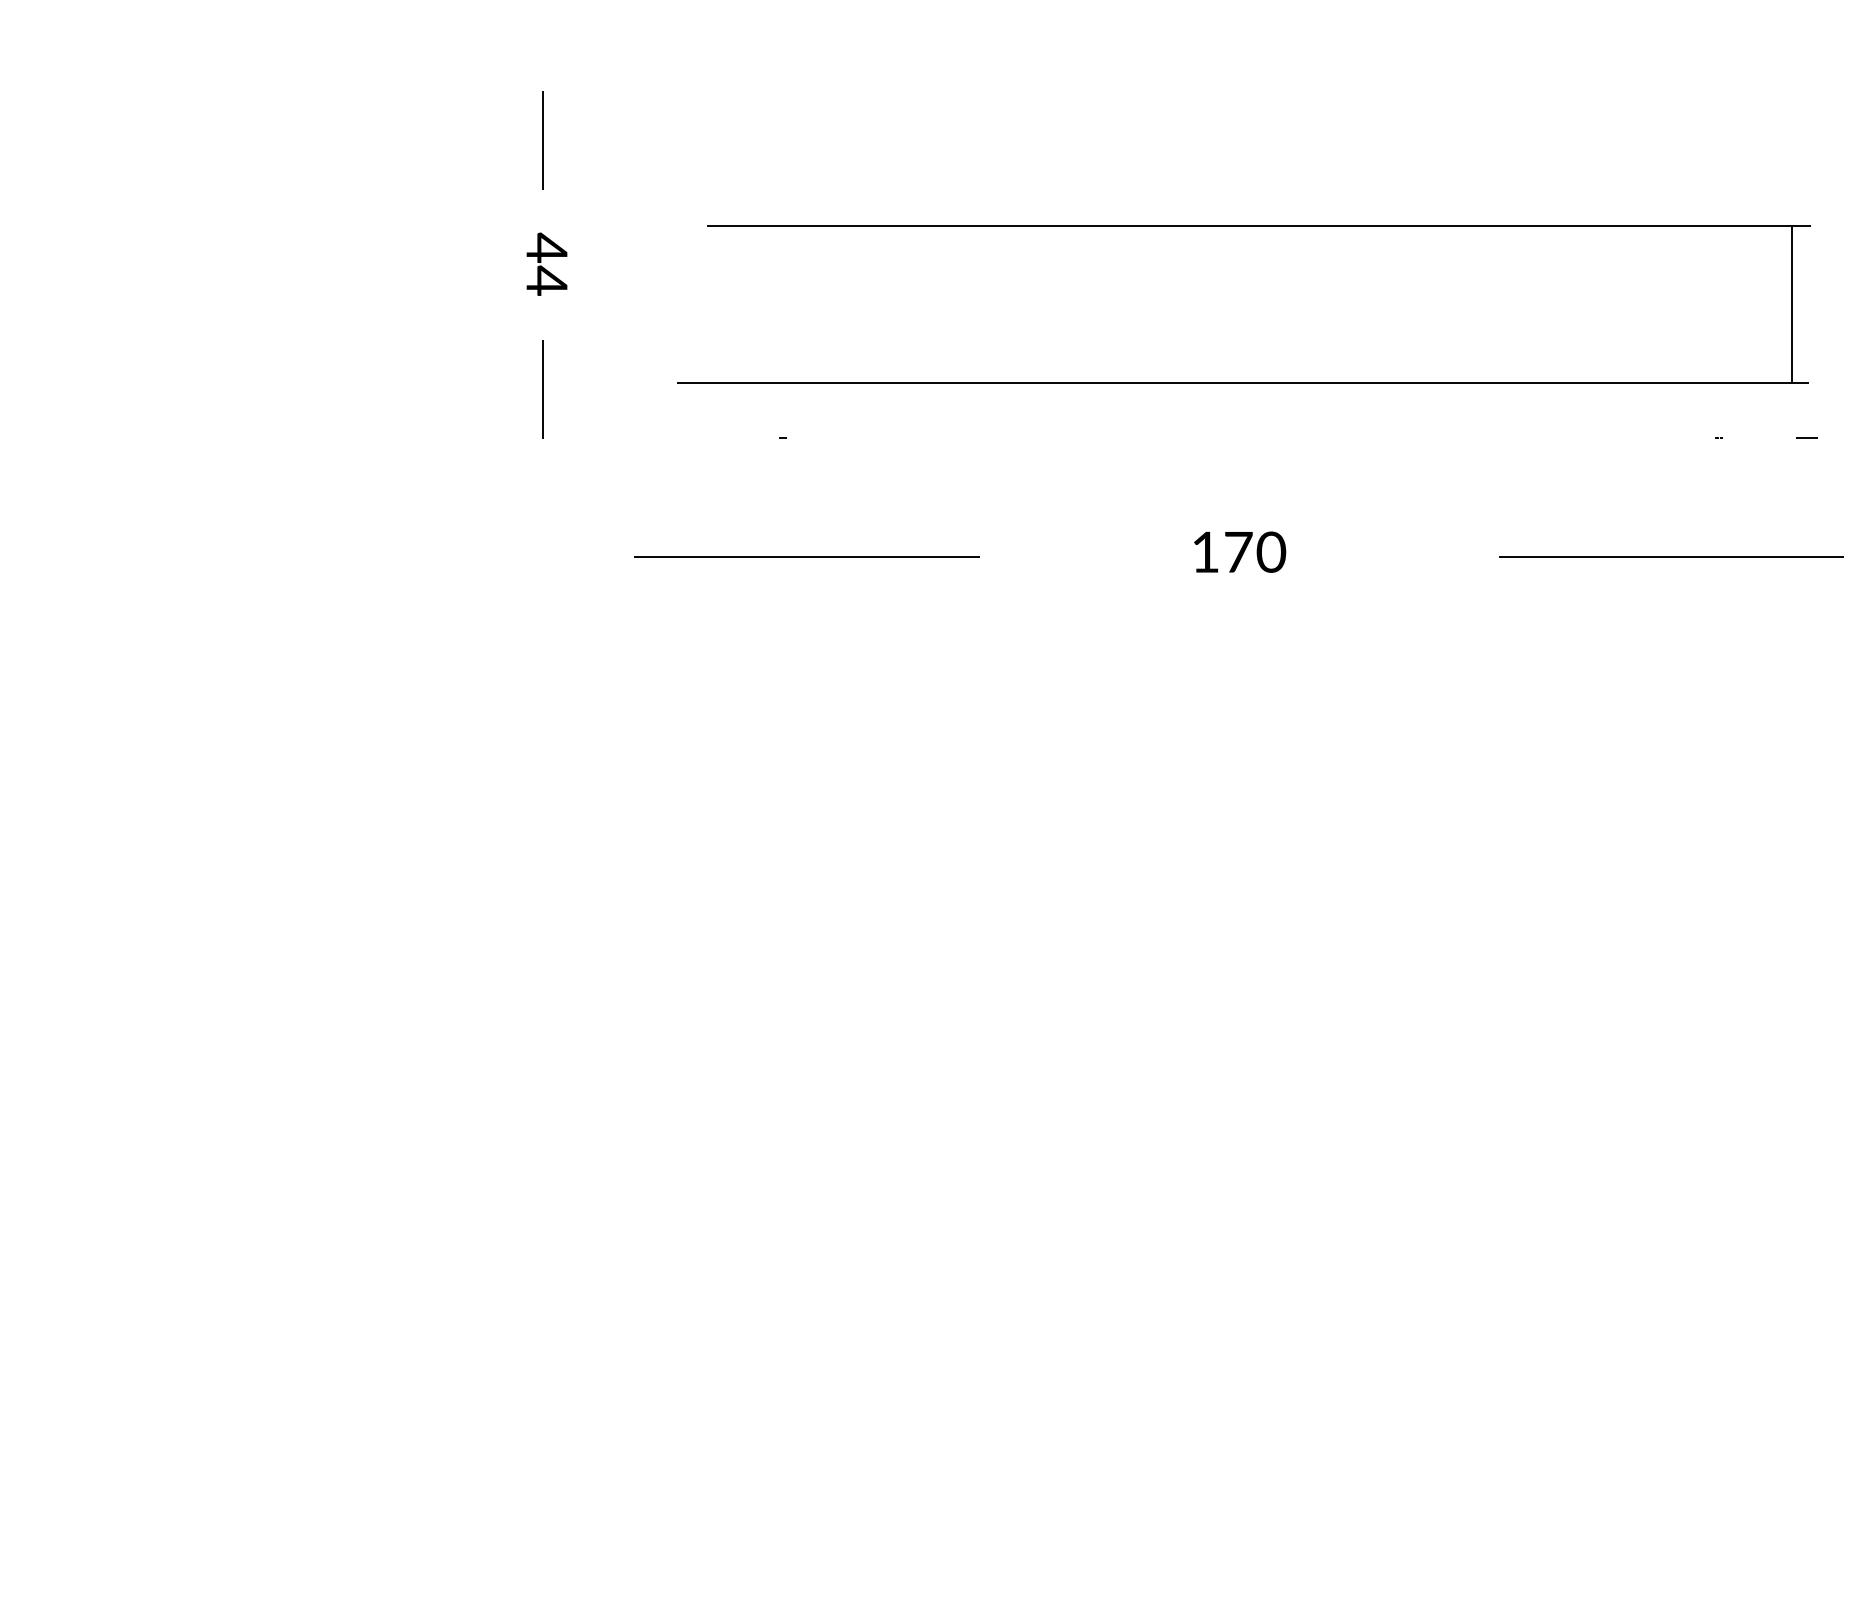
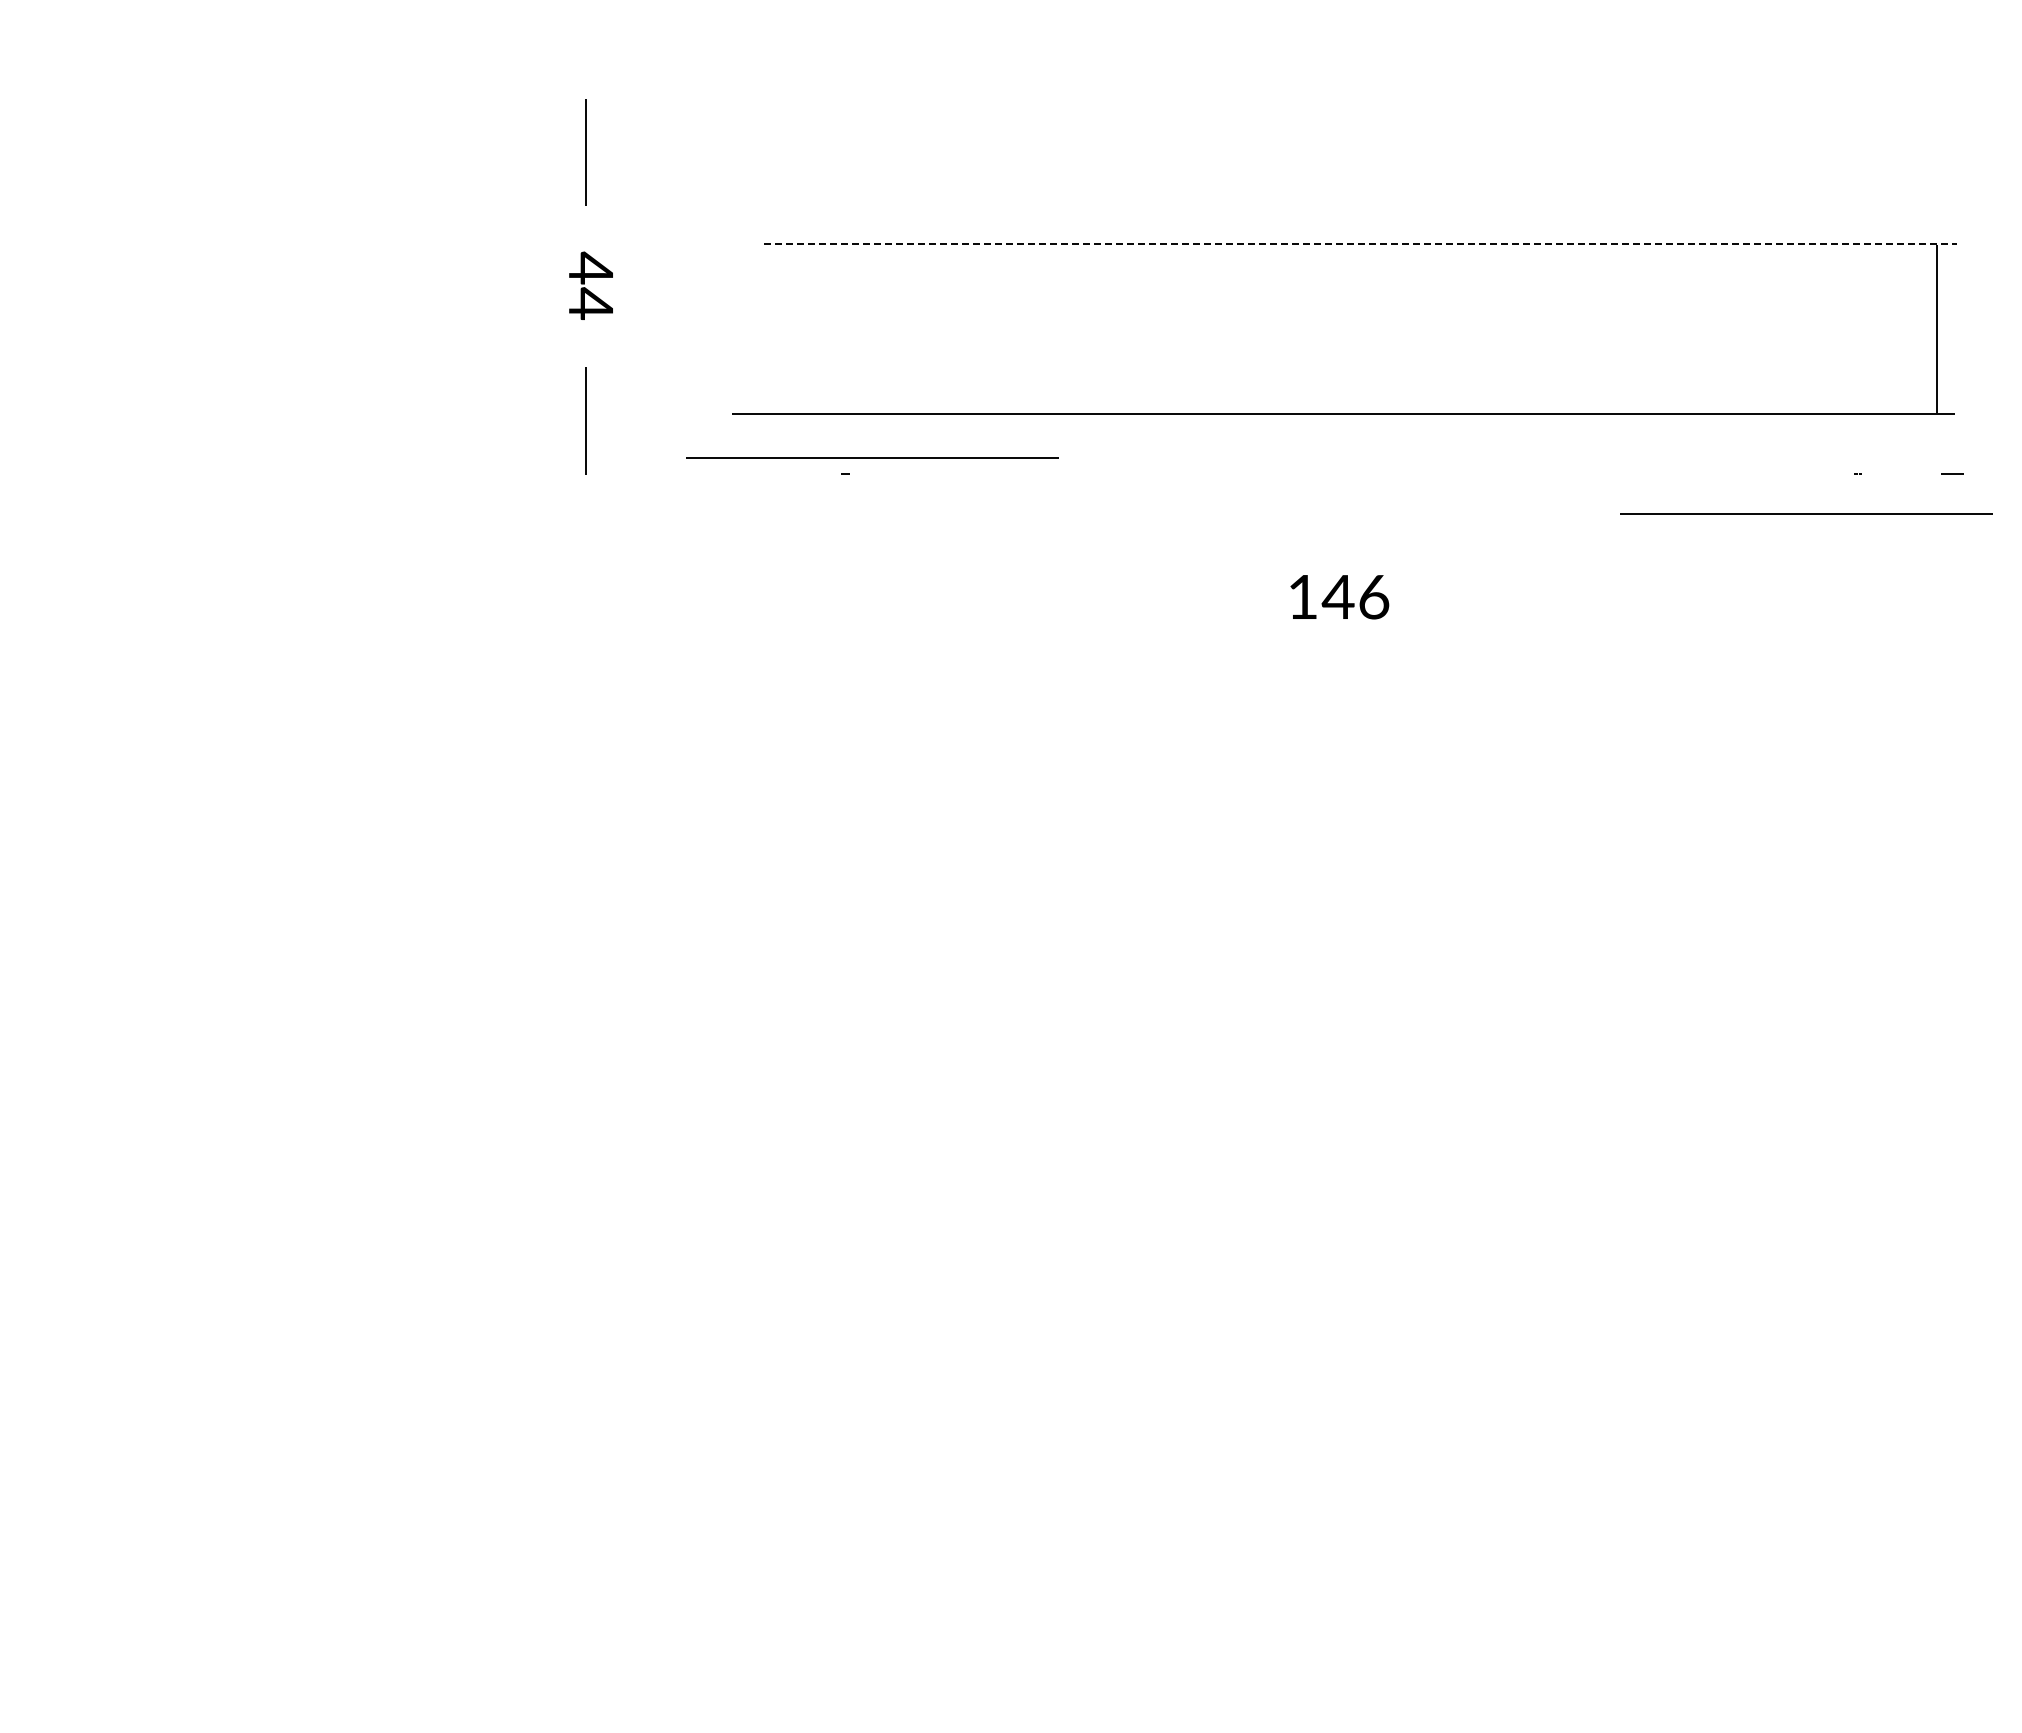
line: (1258, 226) -> (1360, 244), solid -> dashed
text: (1254, 551) -> (1355, 596), 170 -> 146
line: (807, 556) -> (872, 457), moved
line: (1671, 556) -> (1806, 513), moved

